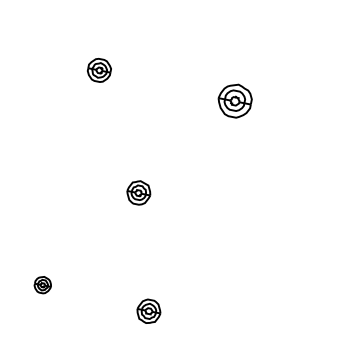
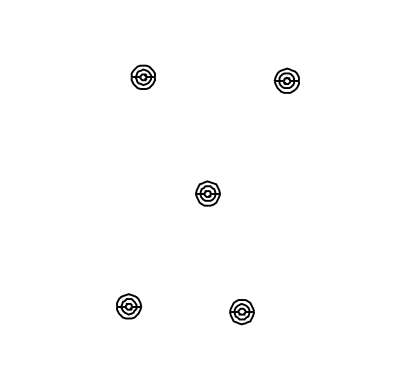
part: (234, 100) -> (286, 80), size x0.71
part: (43, 285) -> (129, 306), size x1.43

